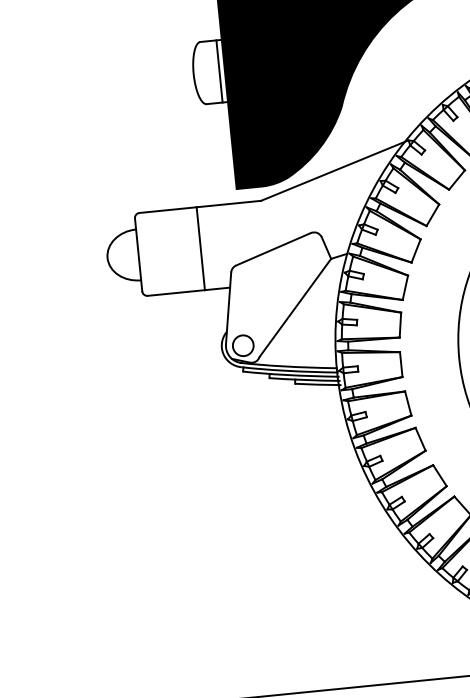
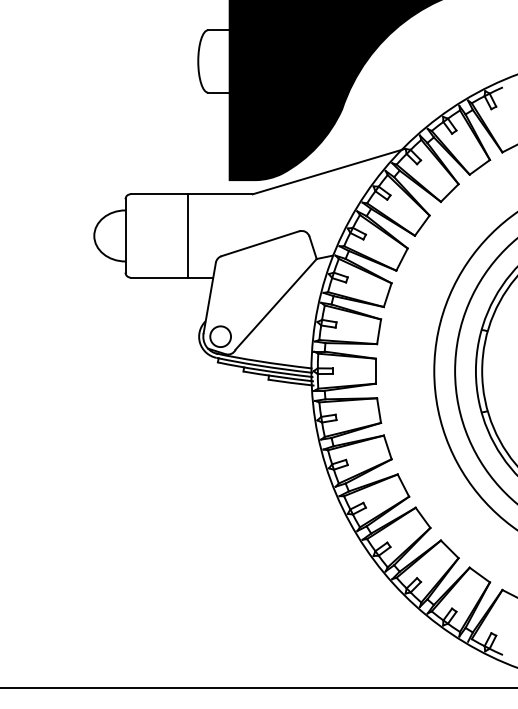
line: (219, 71) -> (224, 61), removed

